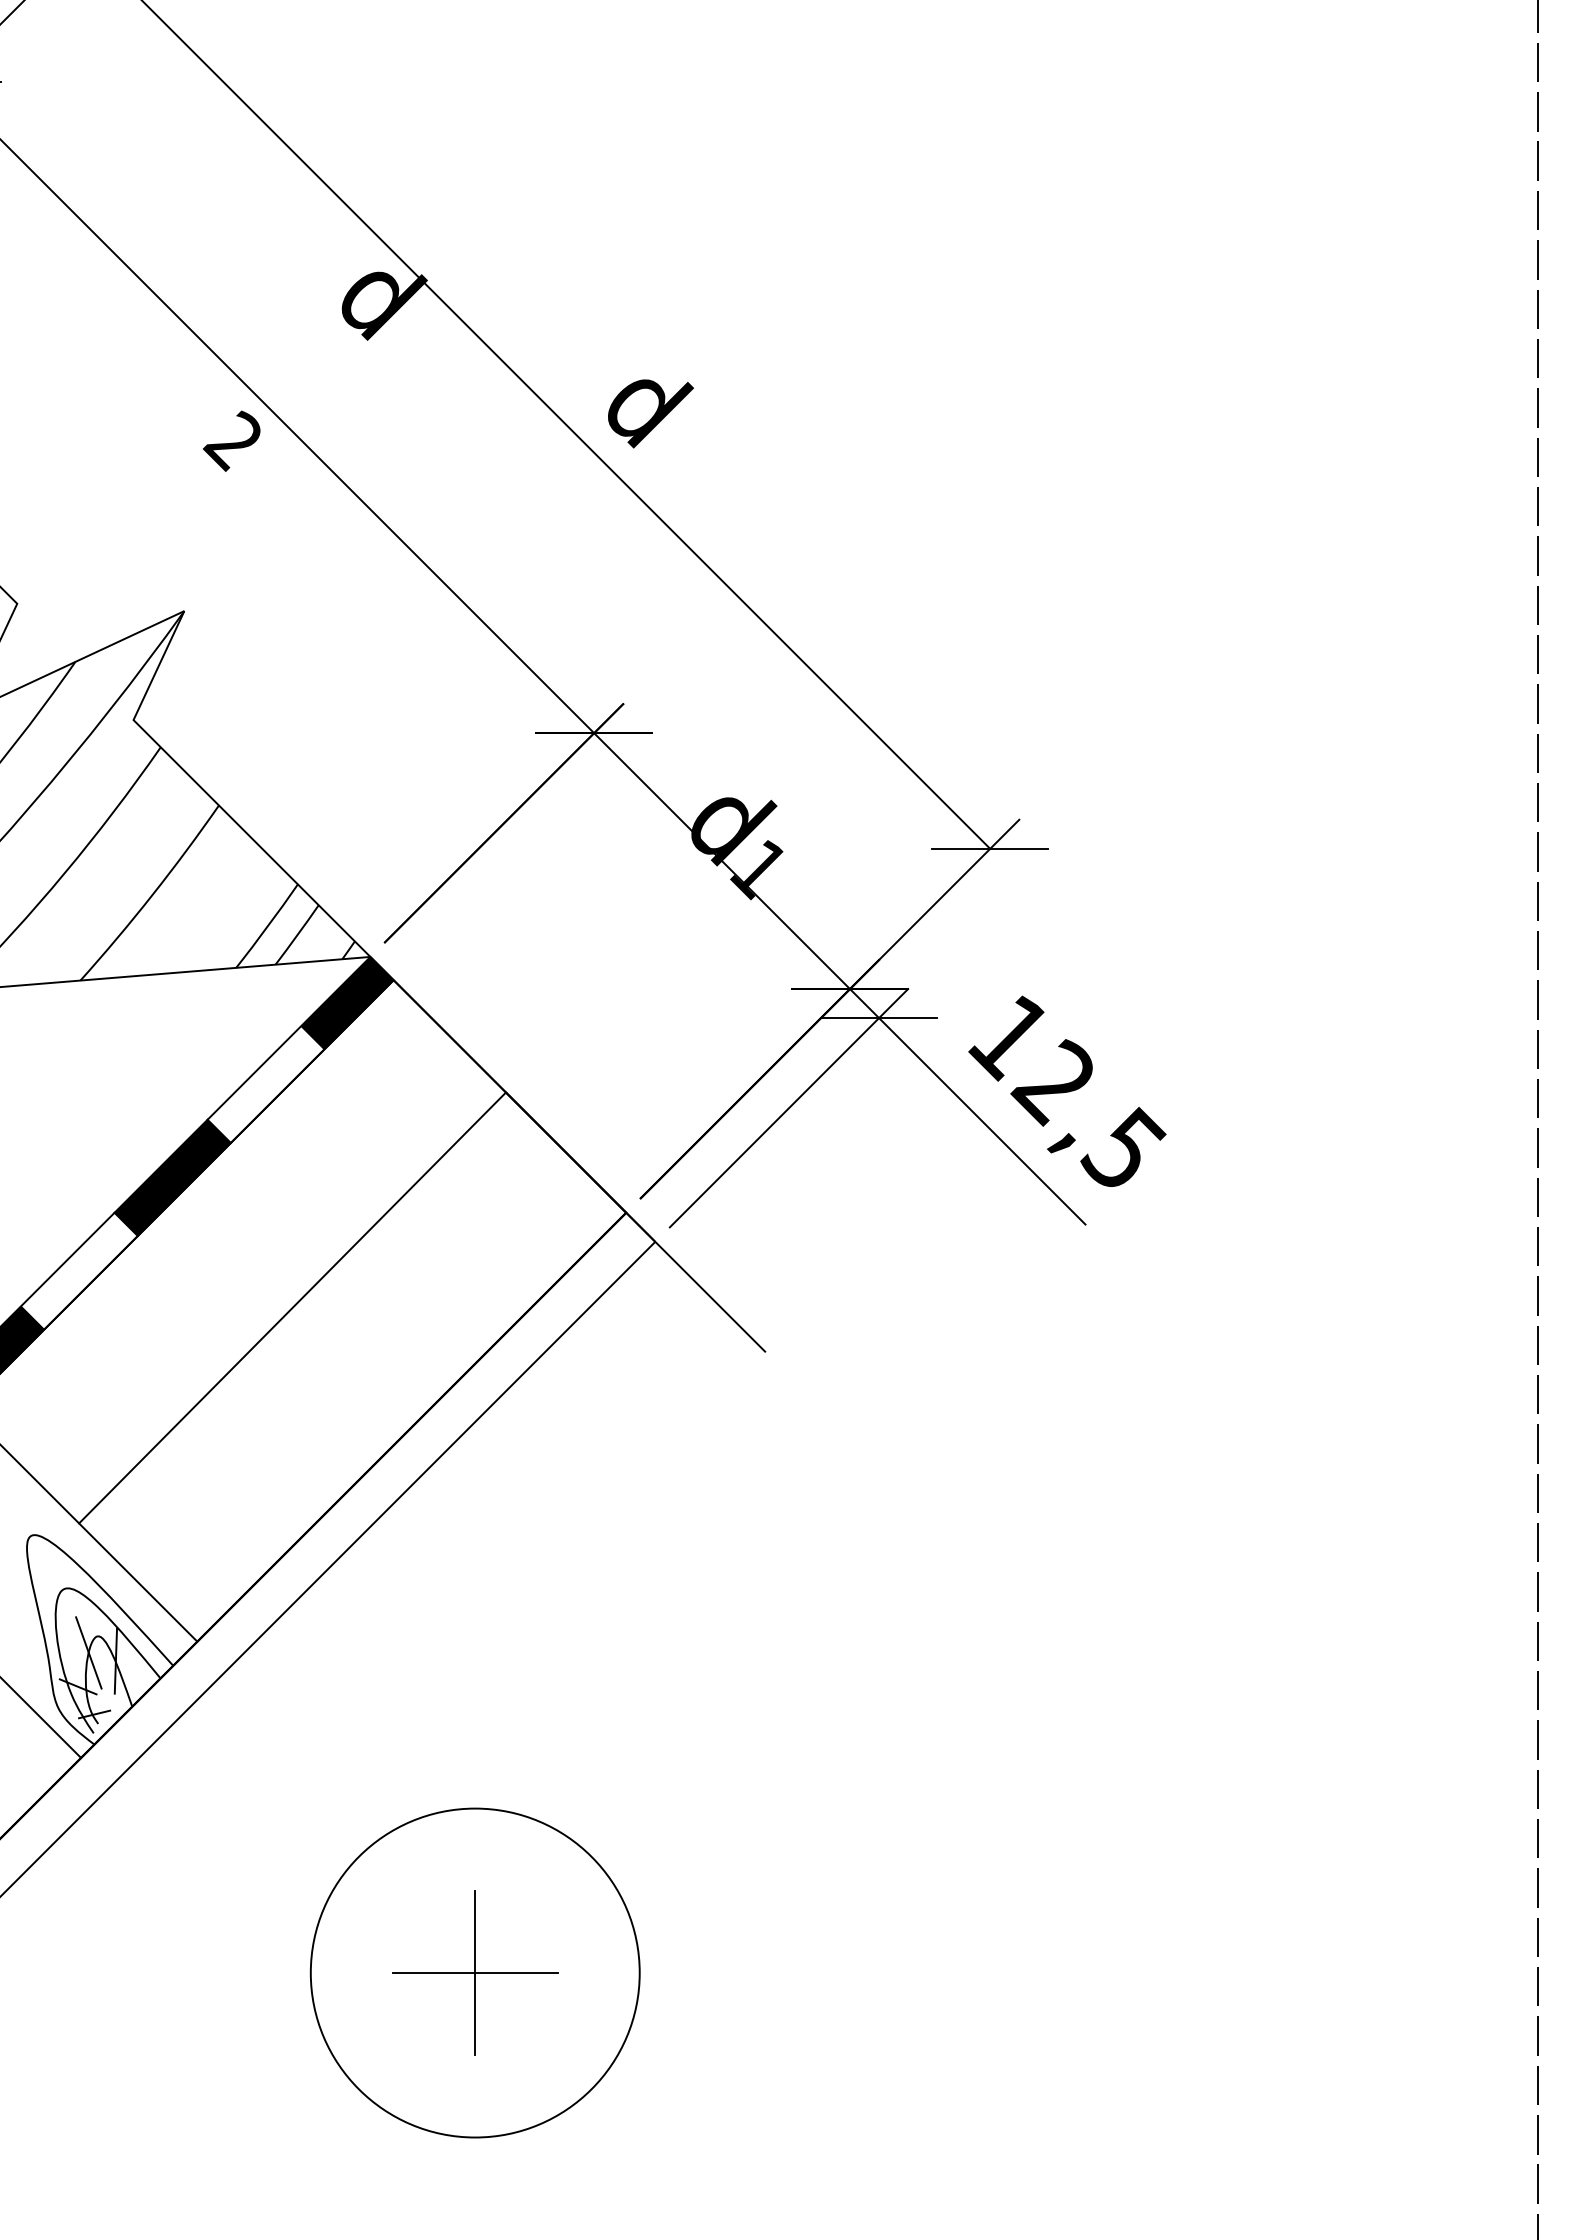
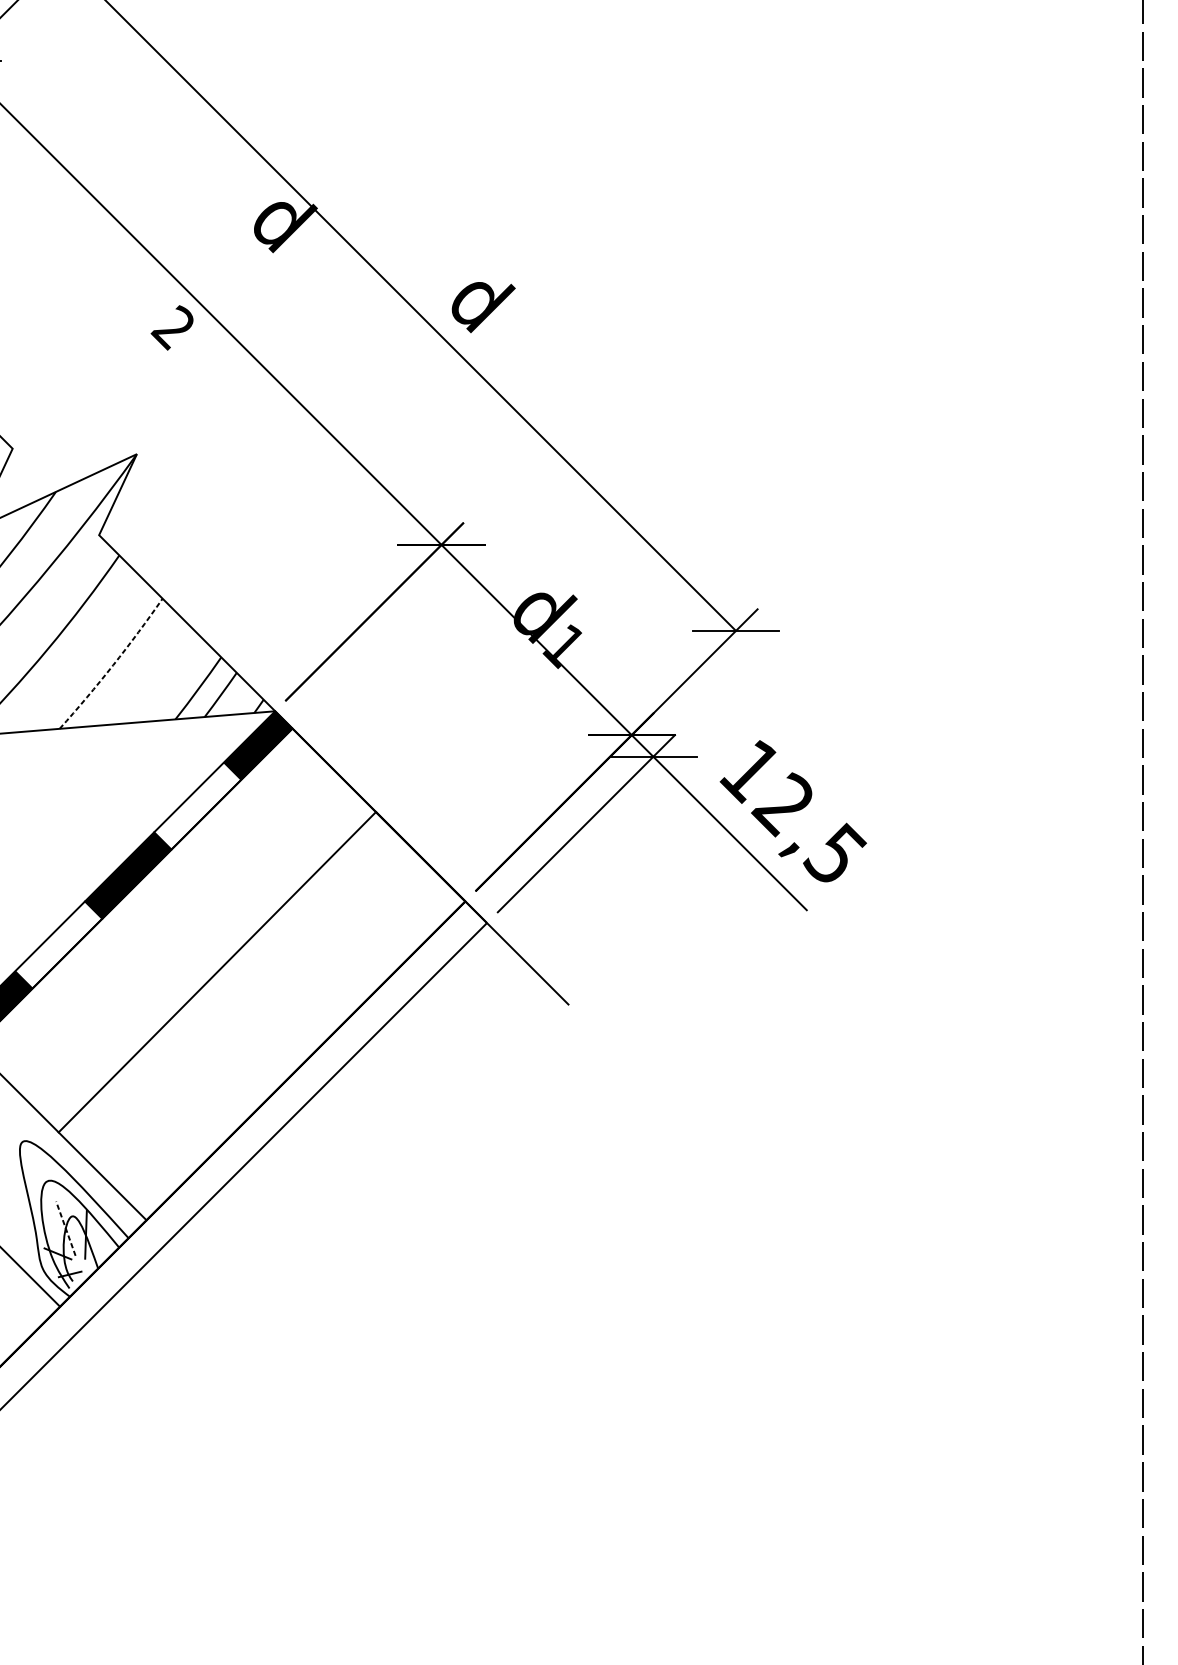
arc: (152, 895) -> (113, 665), solid -> dashed
line: (88, 1652) -> (65, 1228), solid -> dashed
part: (474, 1972) -> (352, 1466), removed

